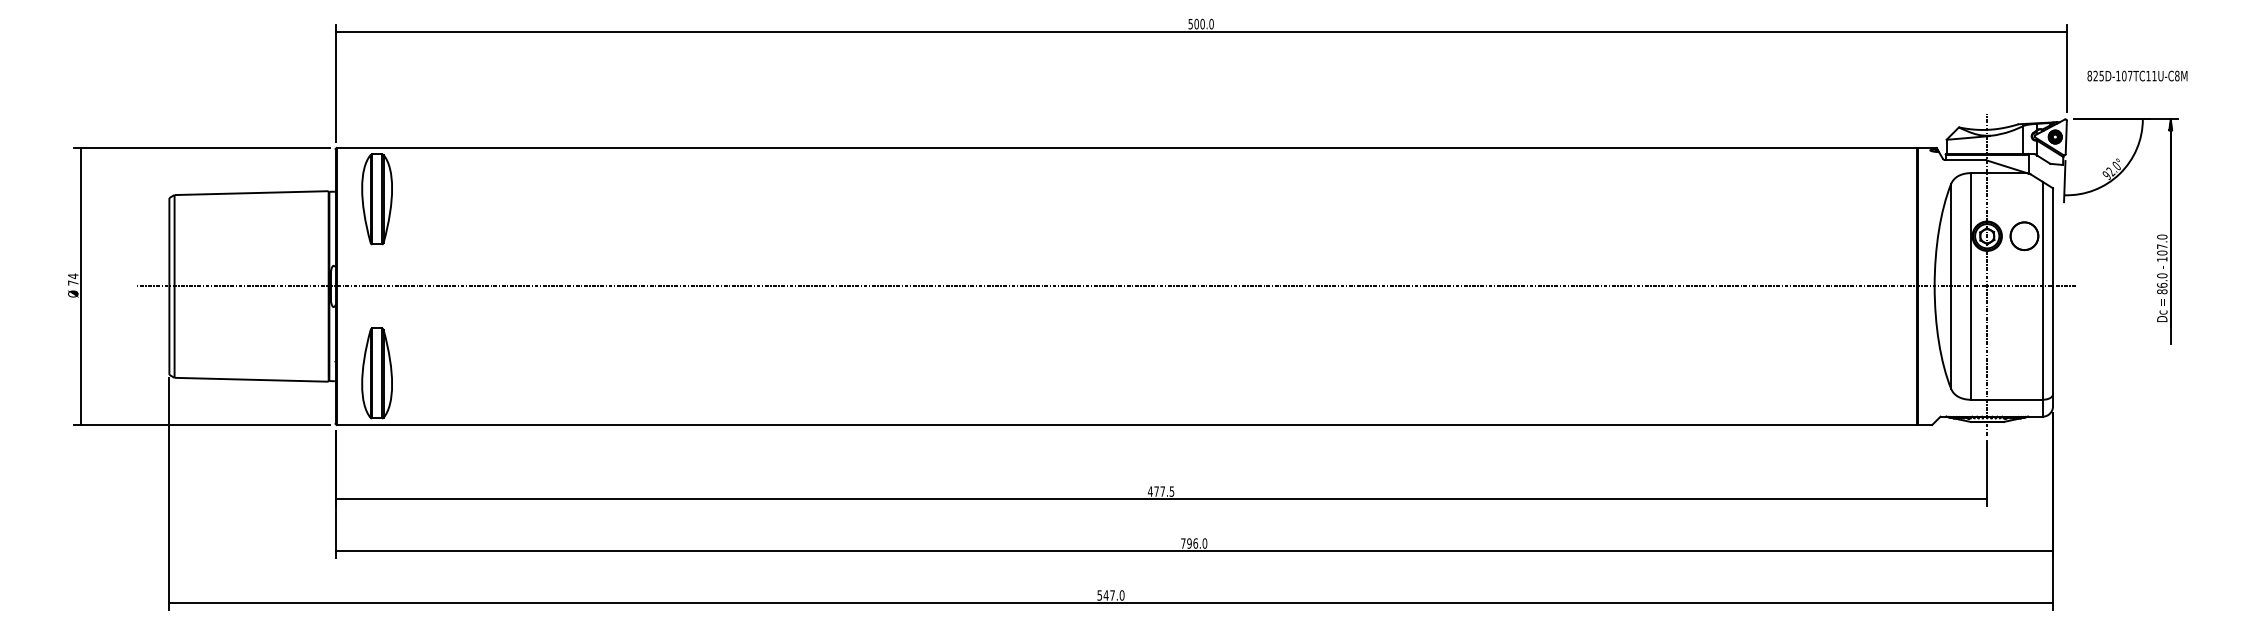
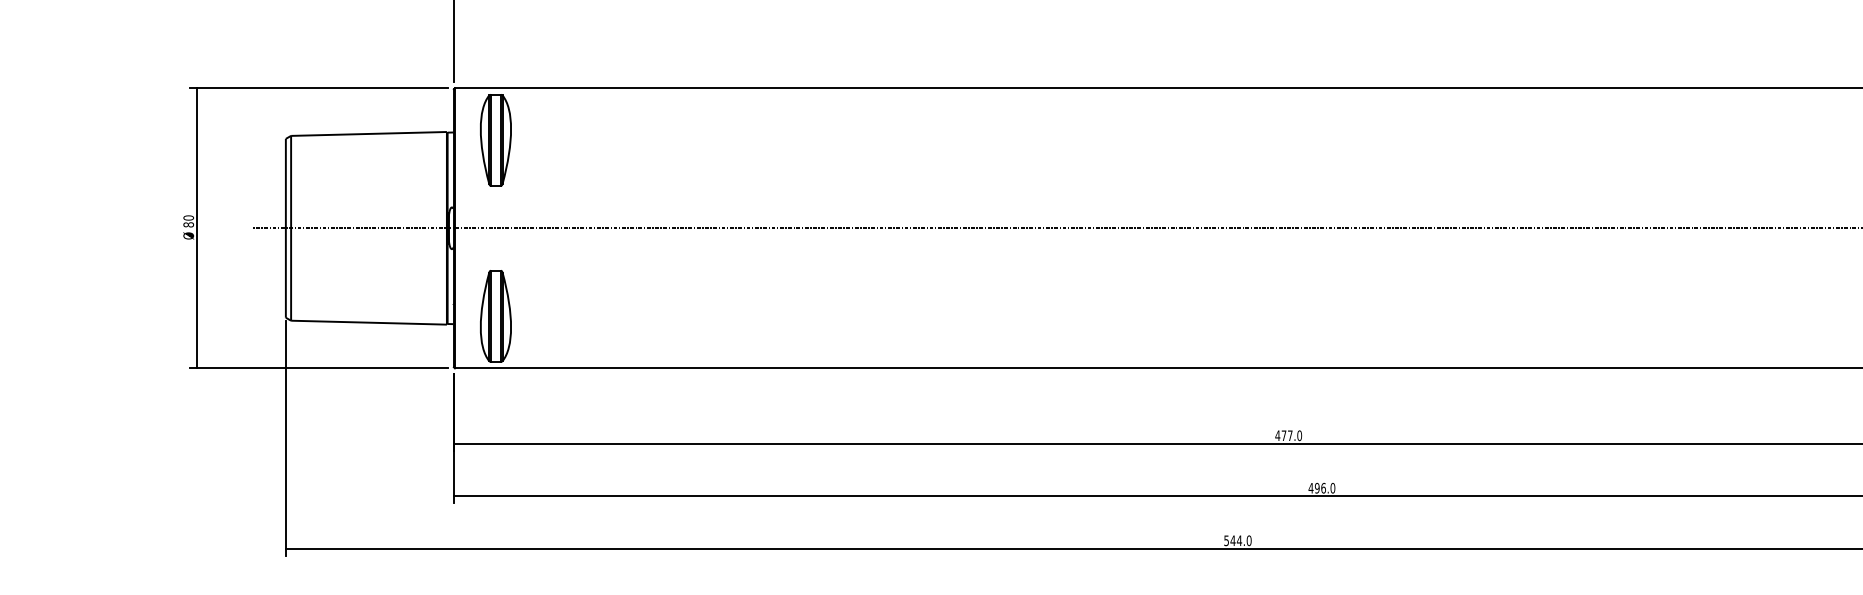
text: (73, 279) -> (188, 221), 74 -> 80
text: (1171, 491) -> (1299, 435), 477.5 -> 477.0
text: (1182, 543) -> (1310, 488), 796.0 -> 496.0
text: (1112, 595) -> (1239, 540), 547.0 -> 544.0

